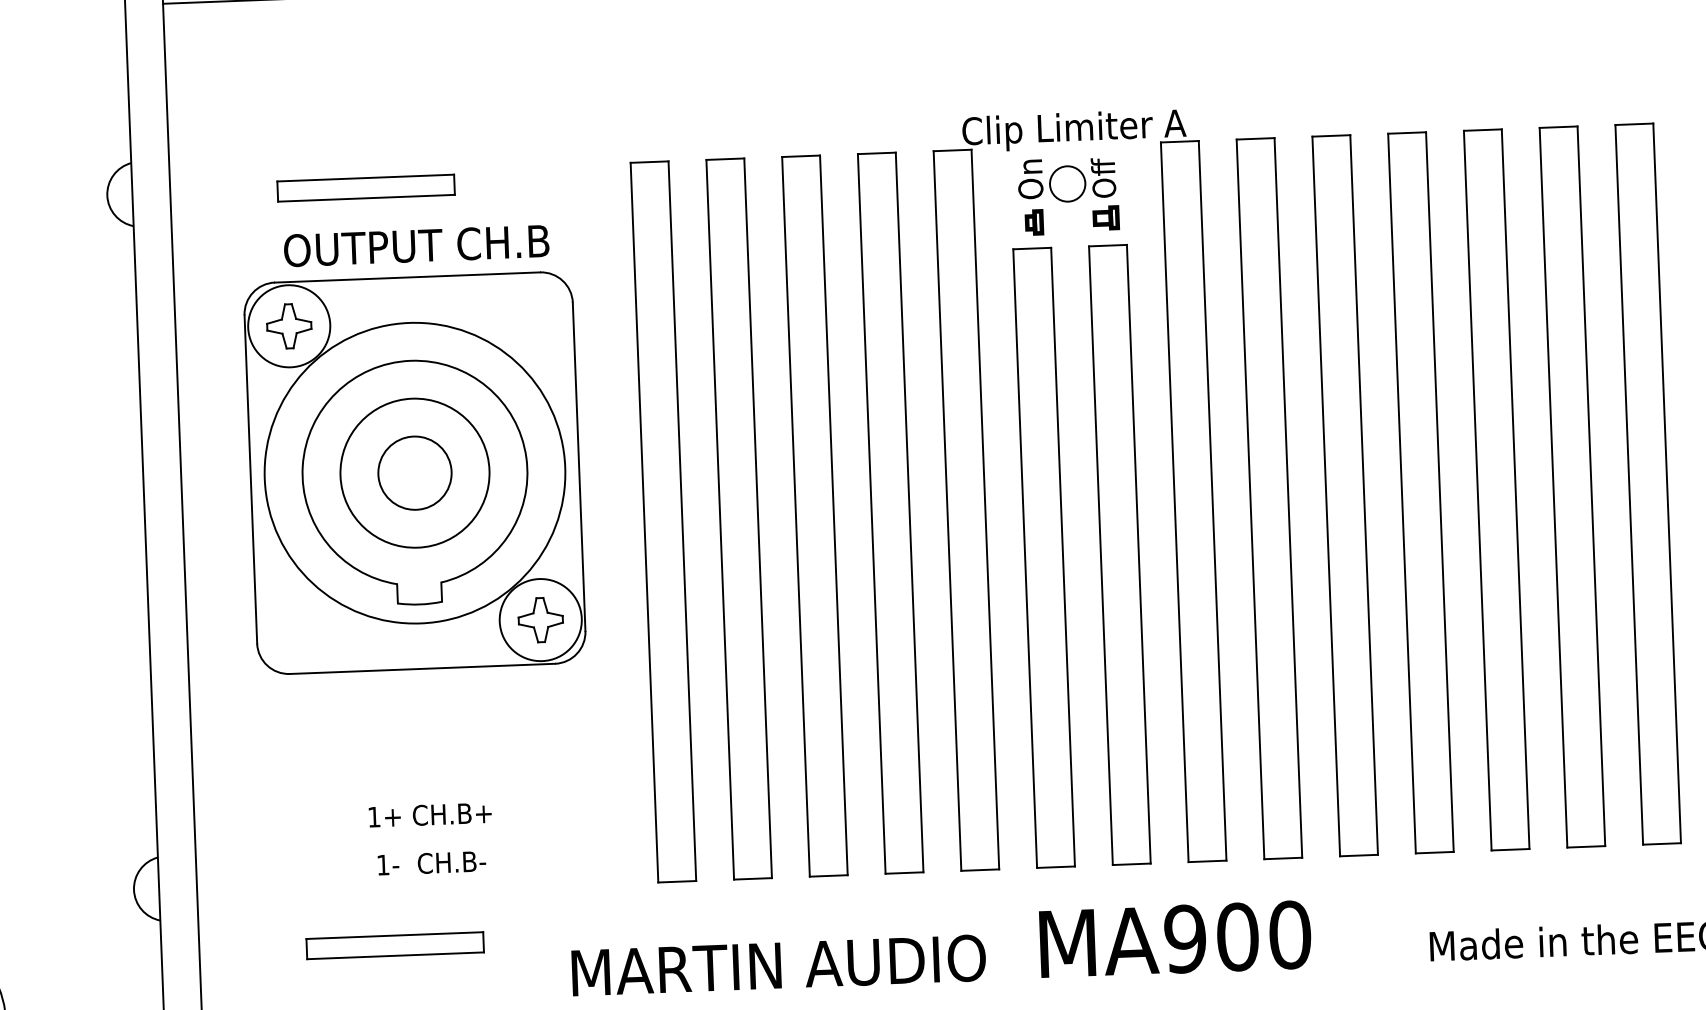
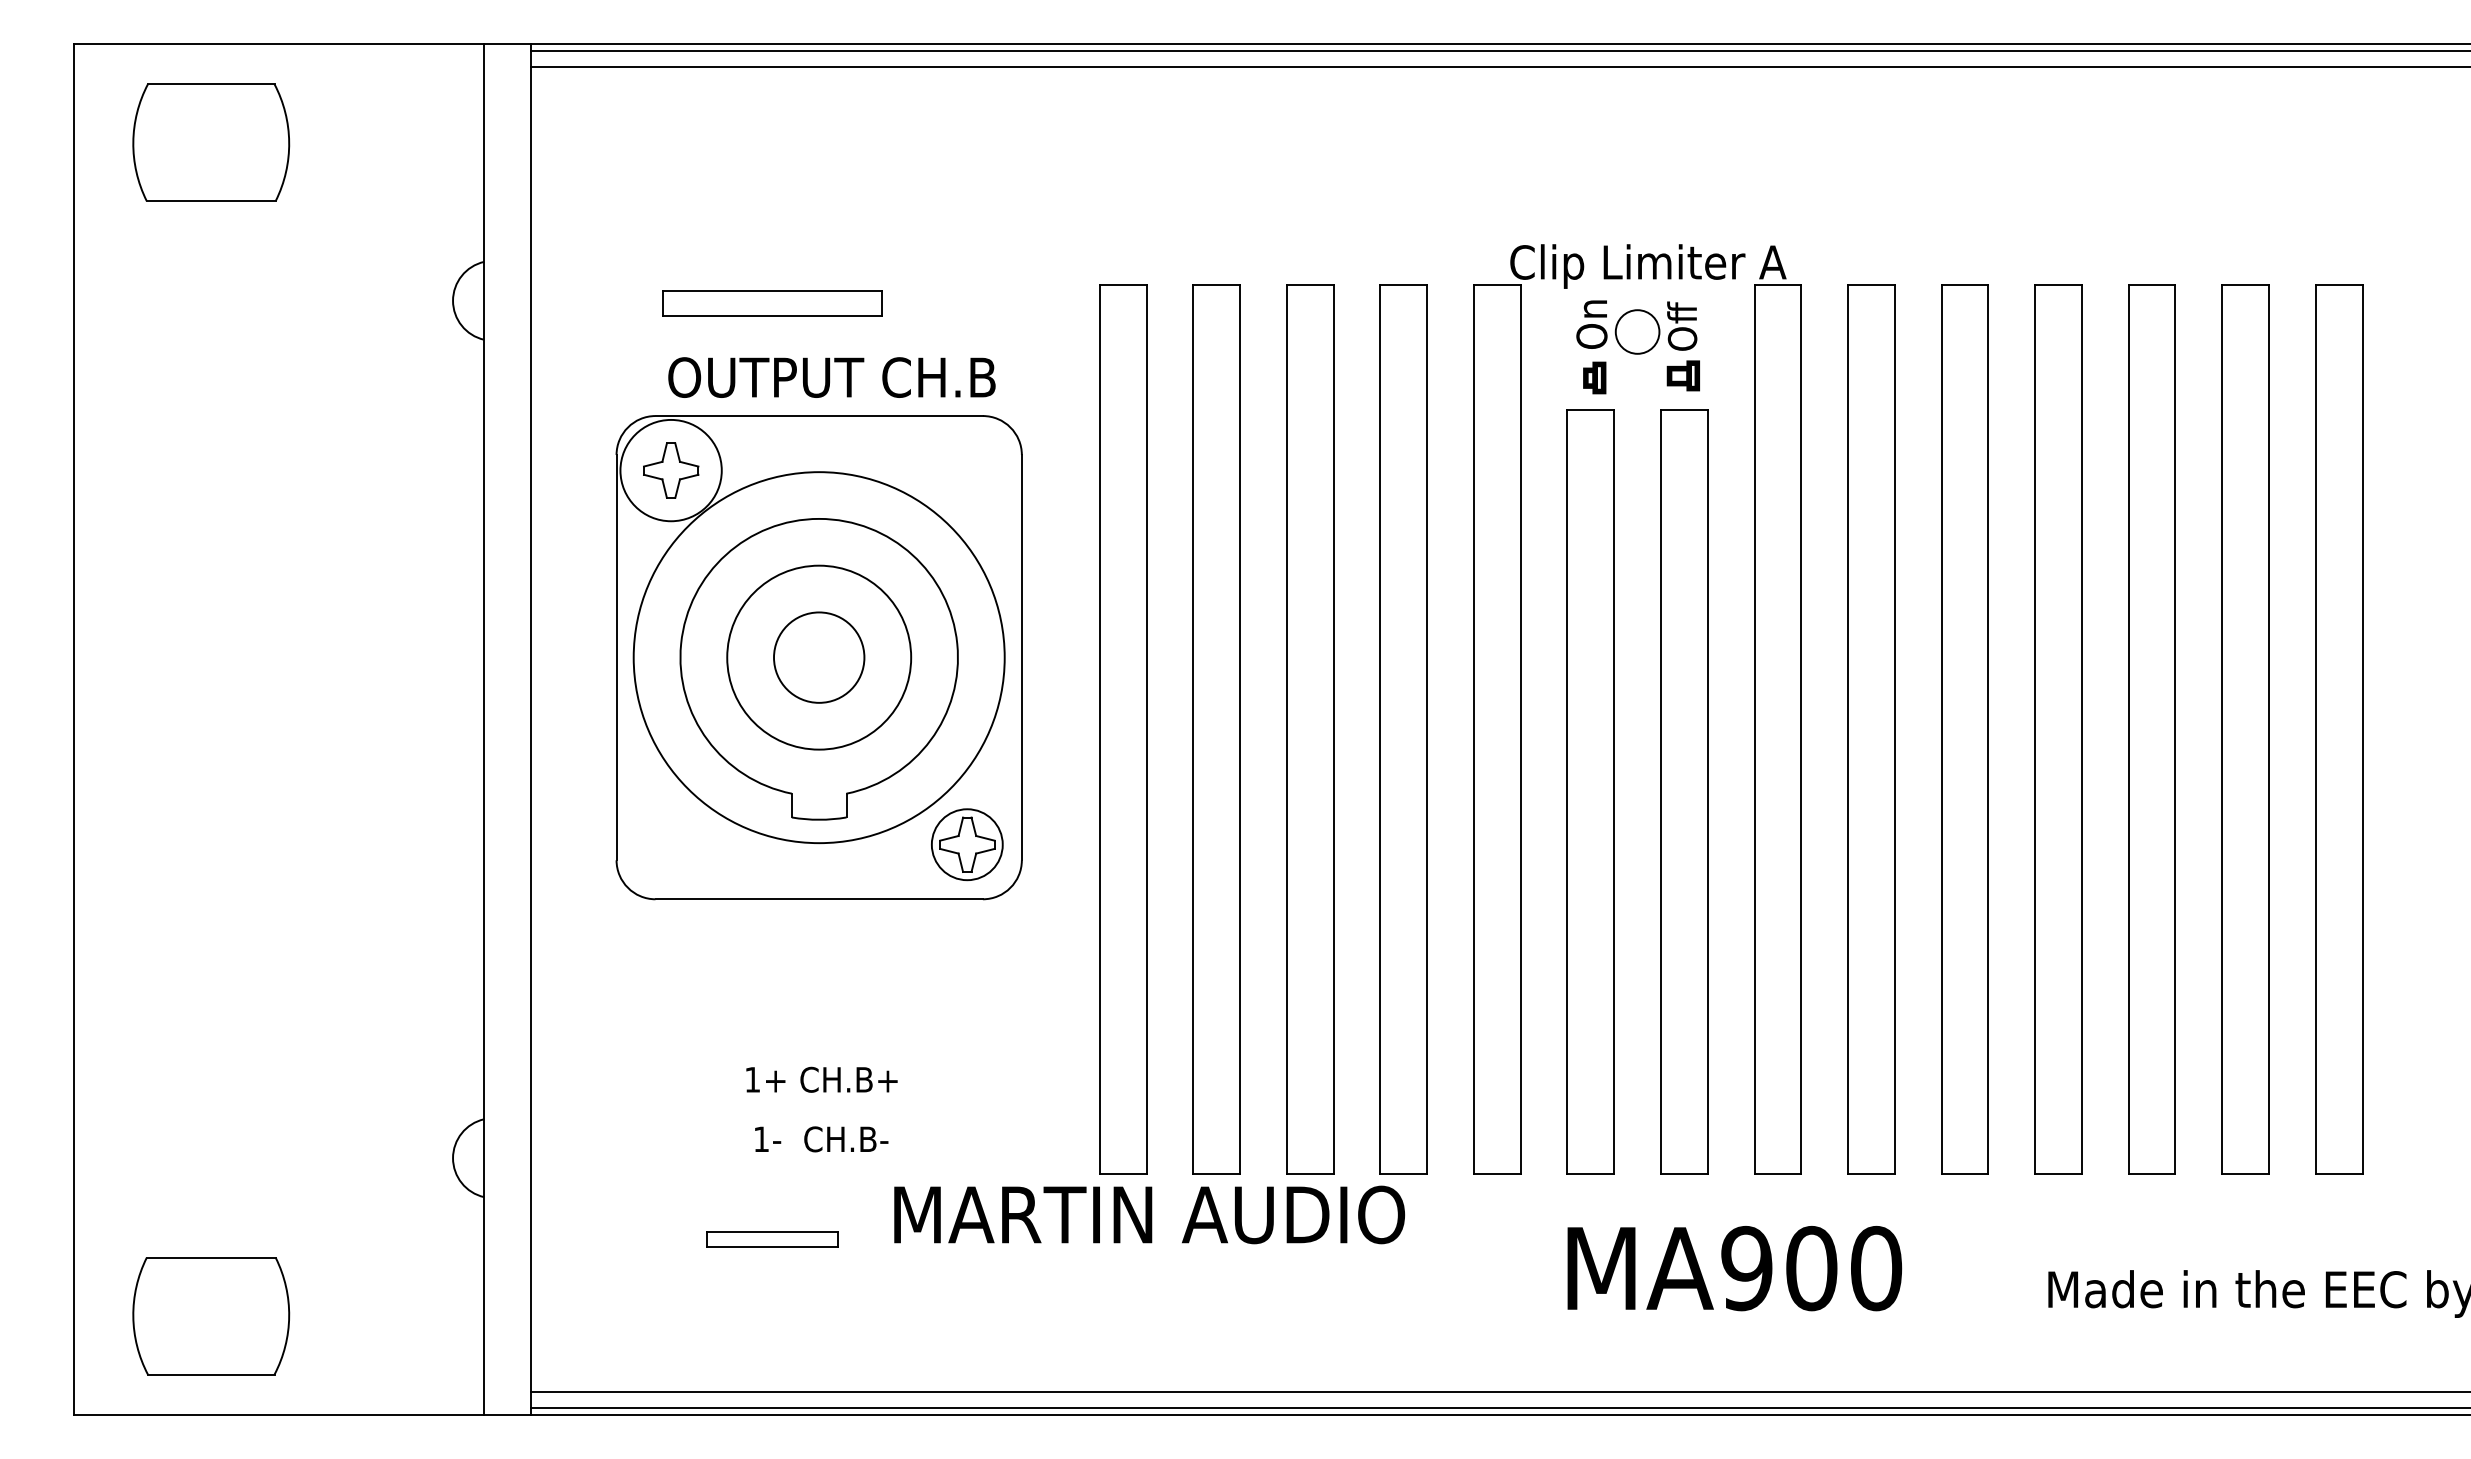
circle: (540, 619) -> (966, 844), size x0.7
part: (395, 945) -> (772, 1239), size x0.6
text: (778, 965) -> (1149, 1214), moved

